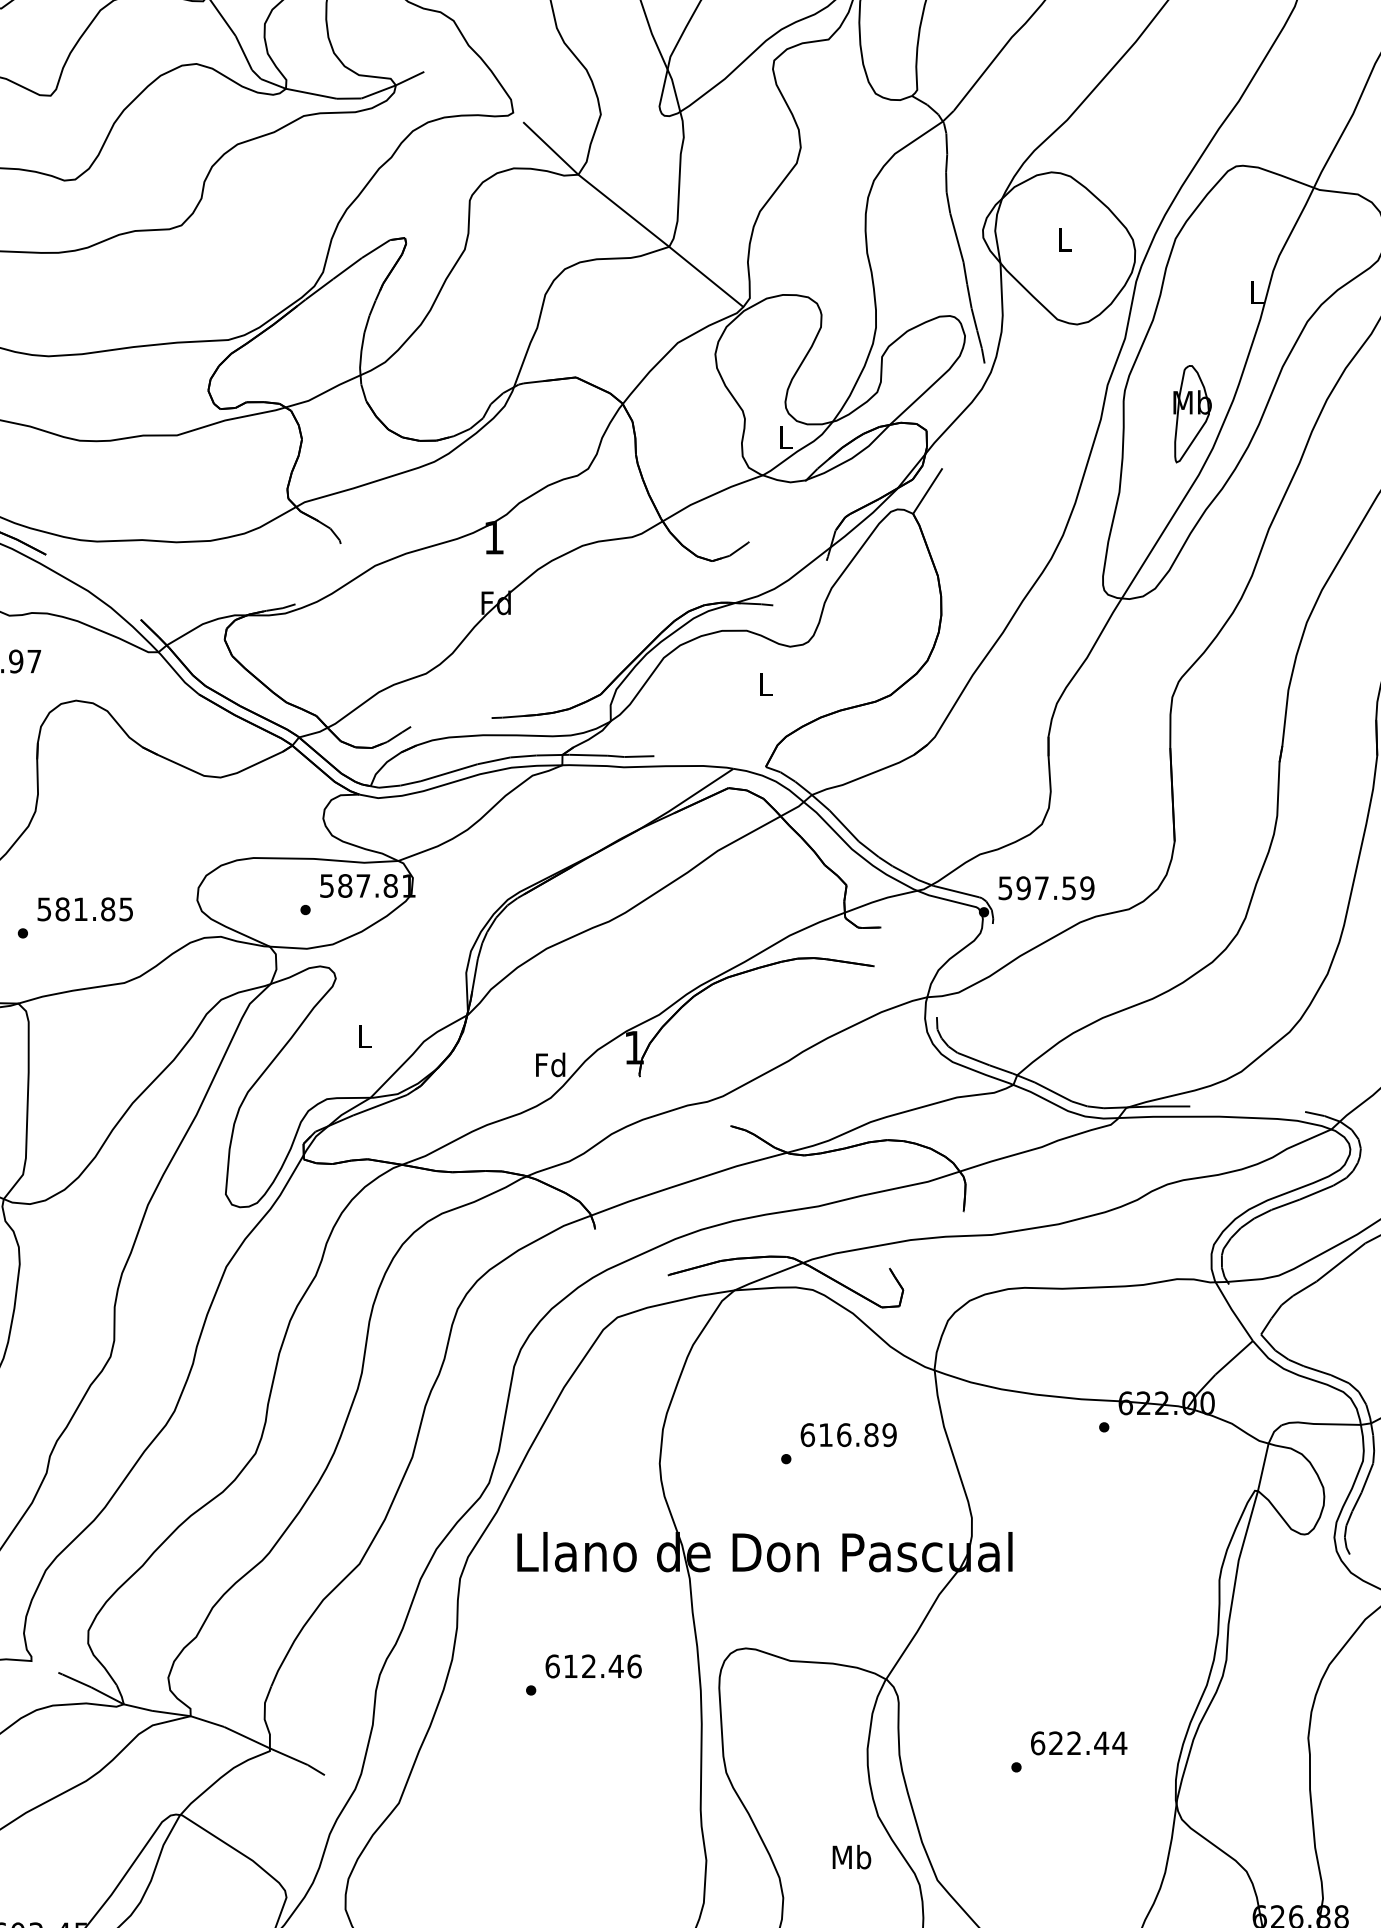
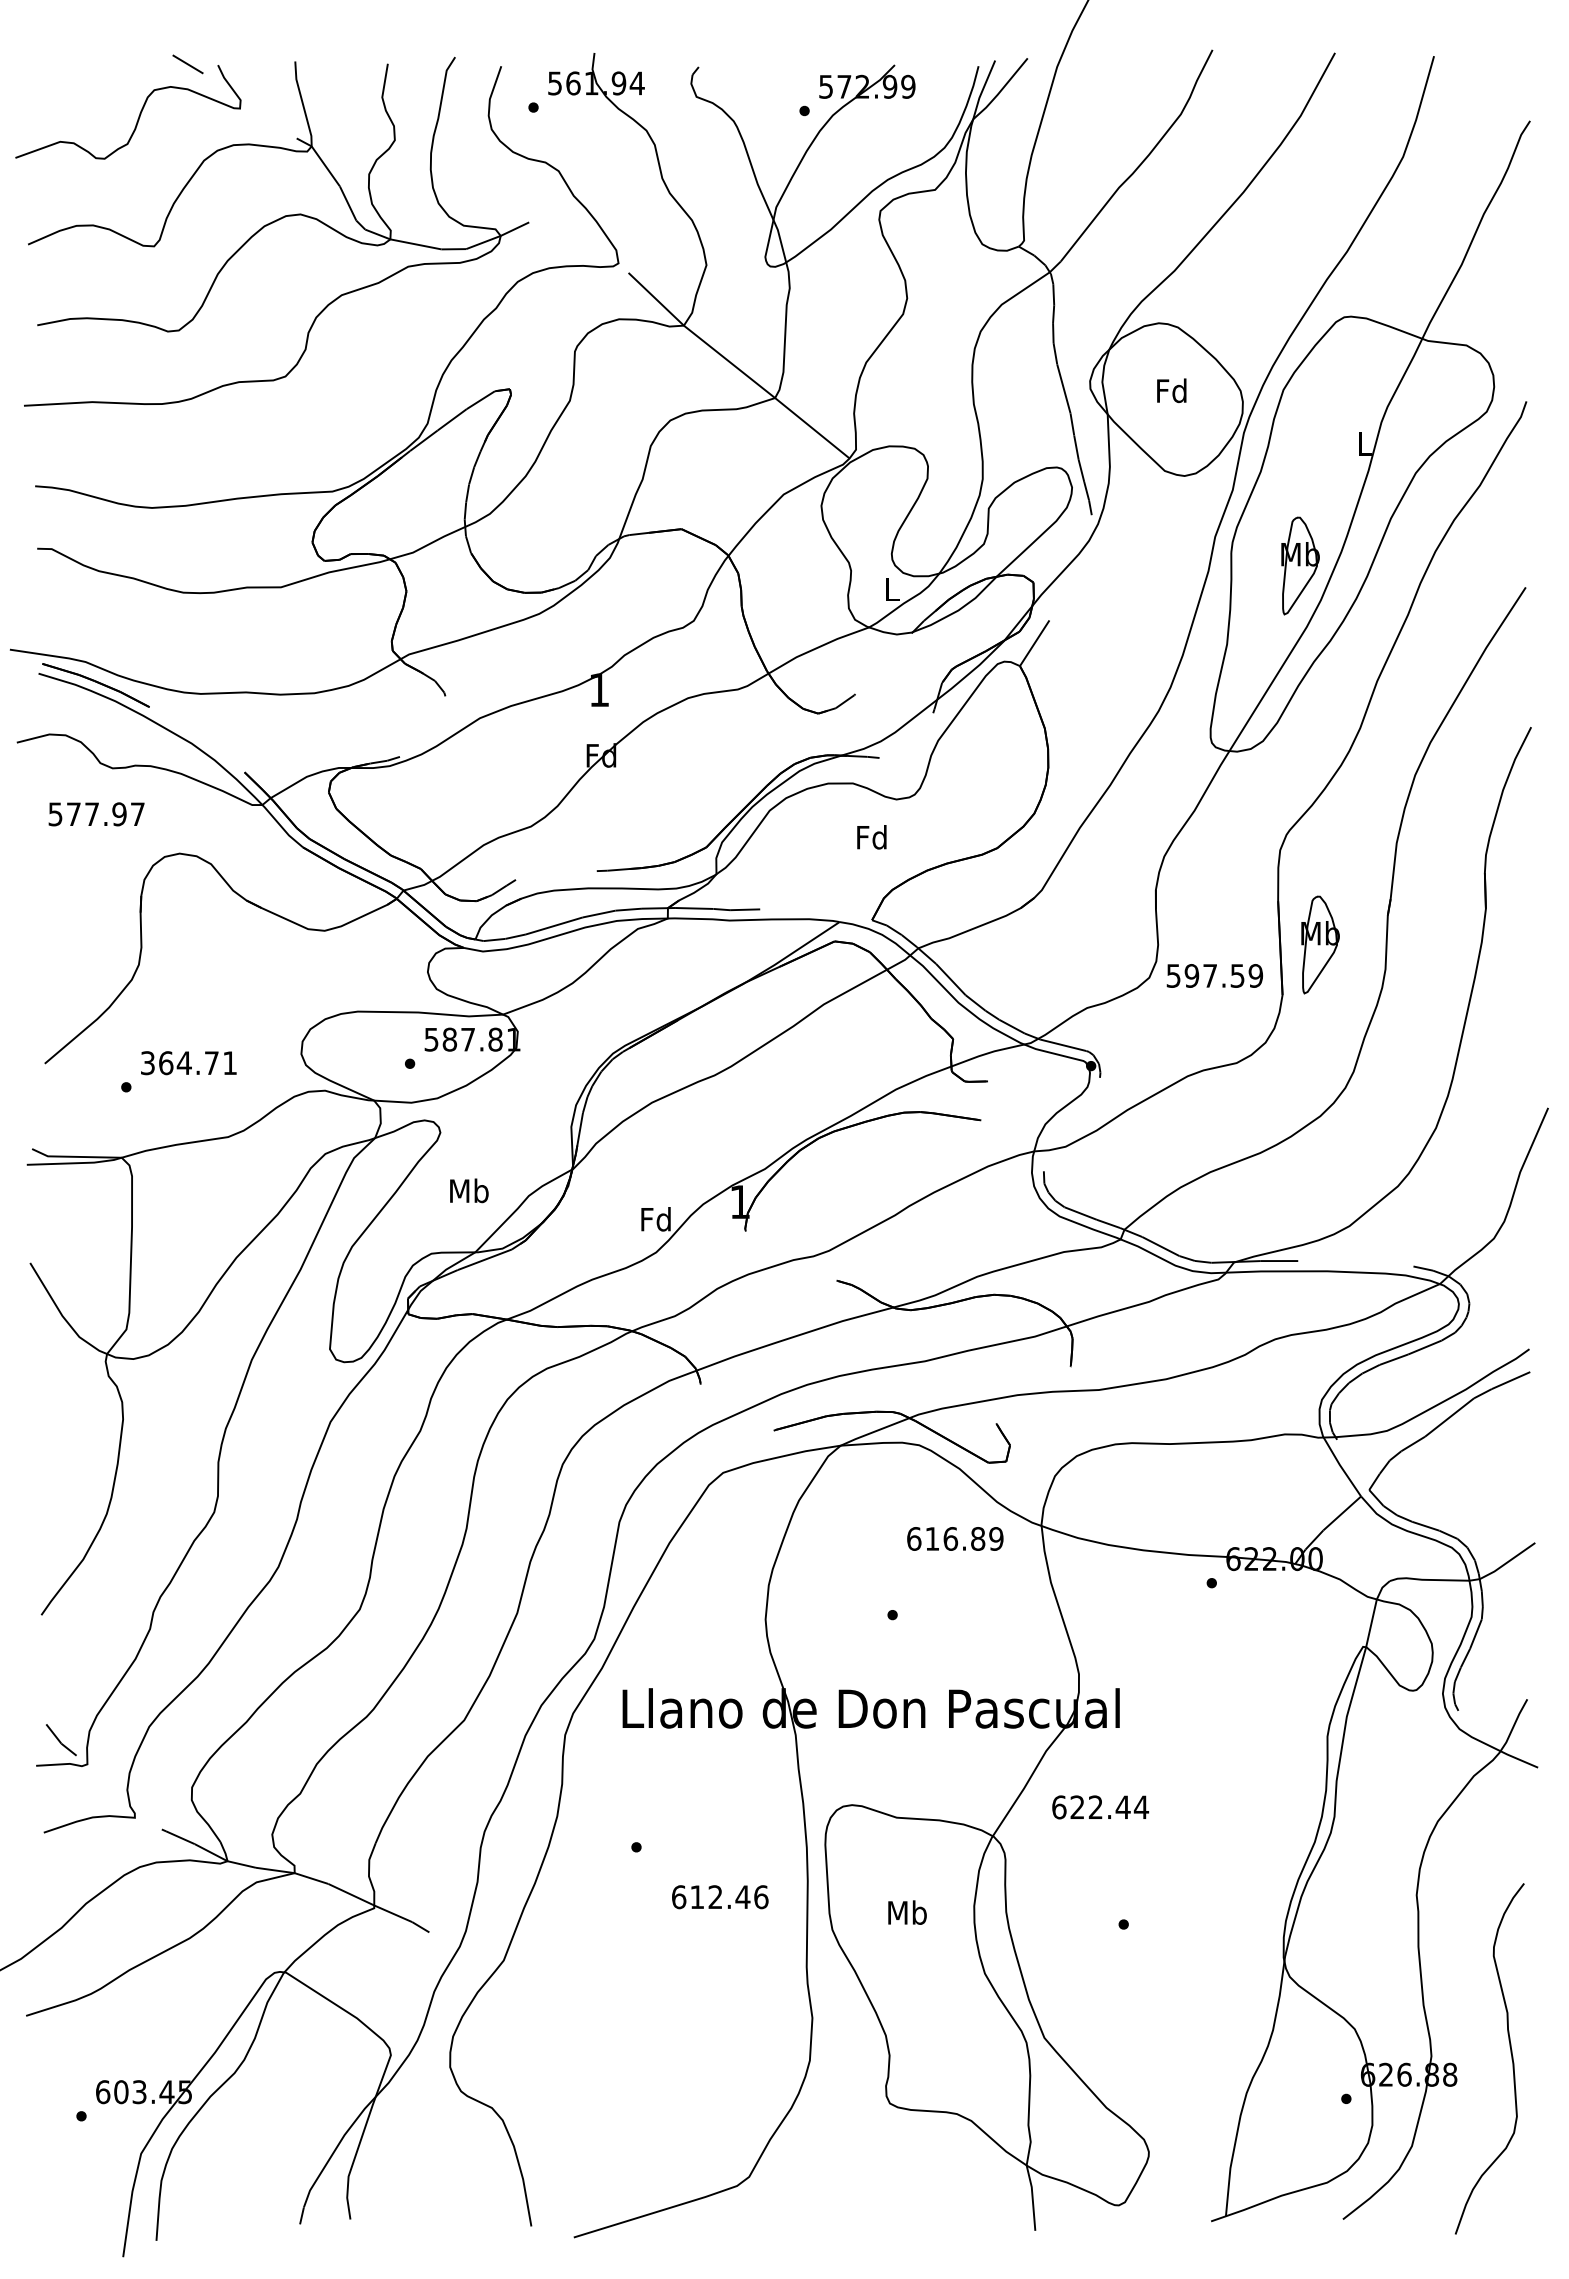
text: (1064, 239) -> (1171, 390), L -> Fd
text: (765, 684) -> (871, 837), L -> Fd
part: (1212, 791) -> (1320, 944), added
text: (1046, 887) -> (1214, 975), moved
text: (84, 909) -> (188, 1063), 581.85 -> 364.71
text: (364, 1036) -> (469, 1190), L -> Mb
text: (848, 1434) -> (955, 1538), moved
text: (593, 1666) -> (720, 1897), moved
text: (1079, 1743) -> (1100, 1807), moved
text: (851, 1856) -> (907, 1912), moved

